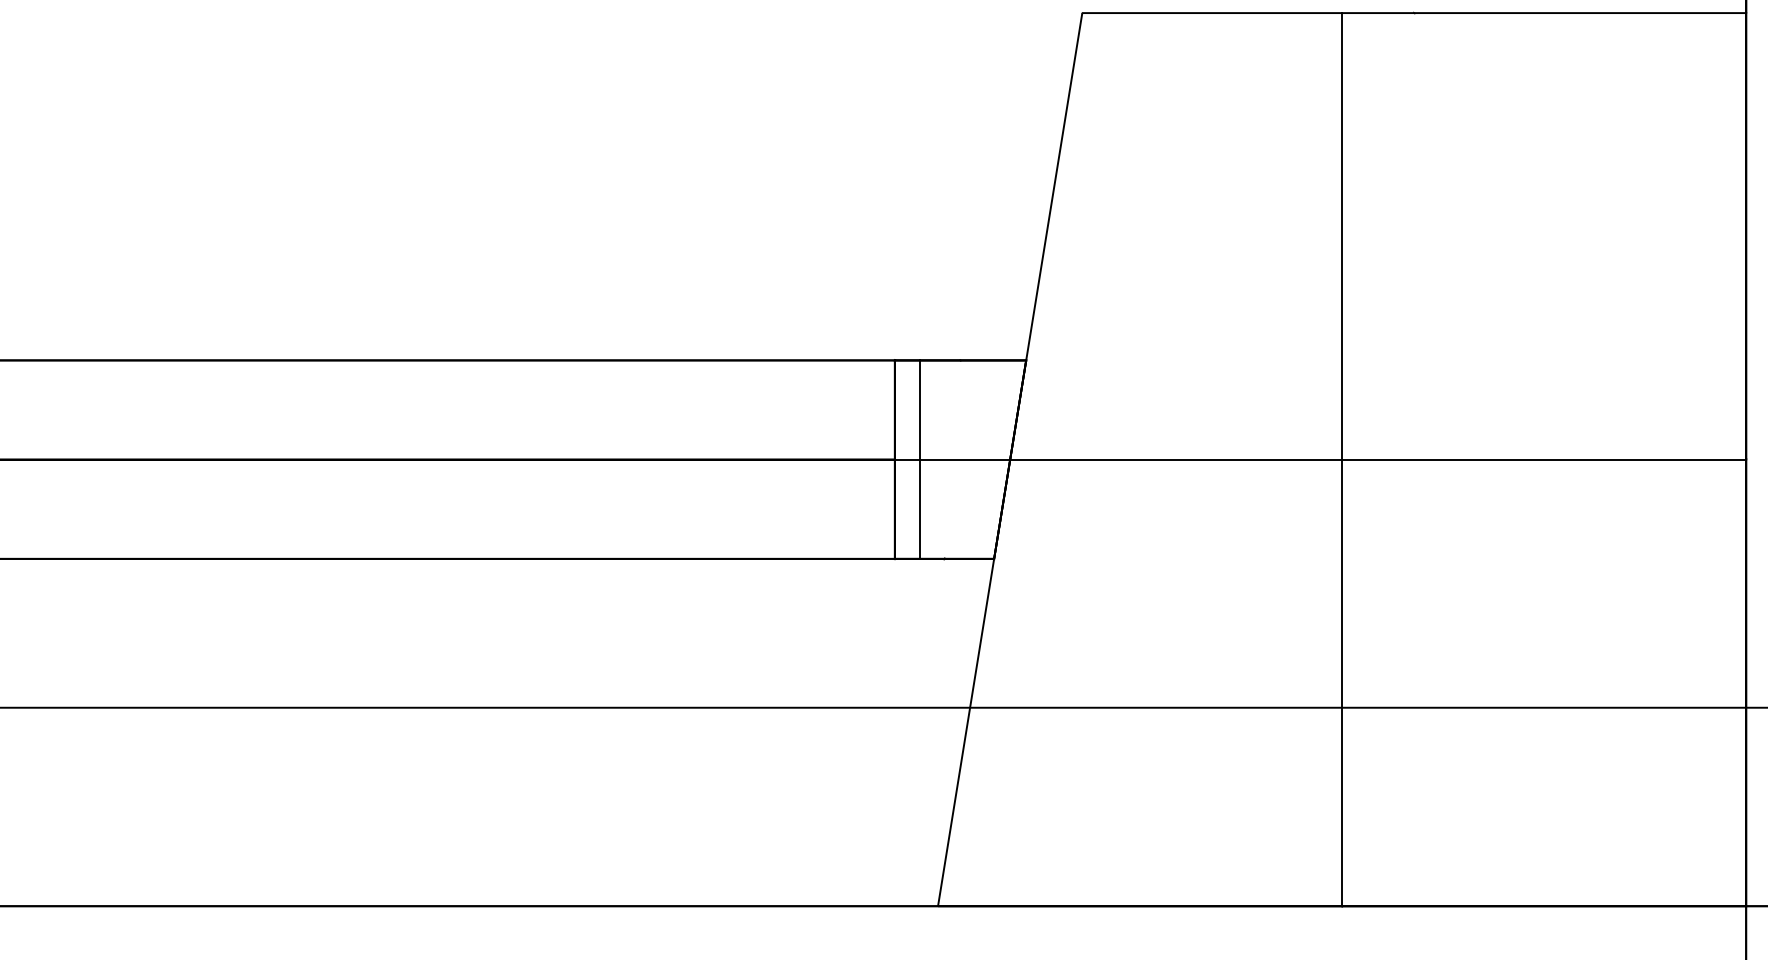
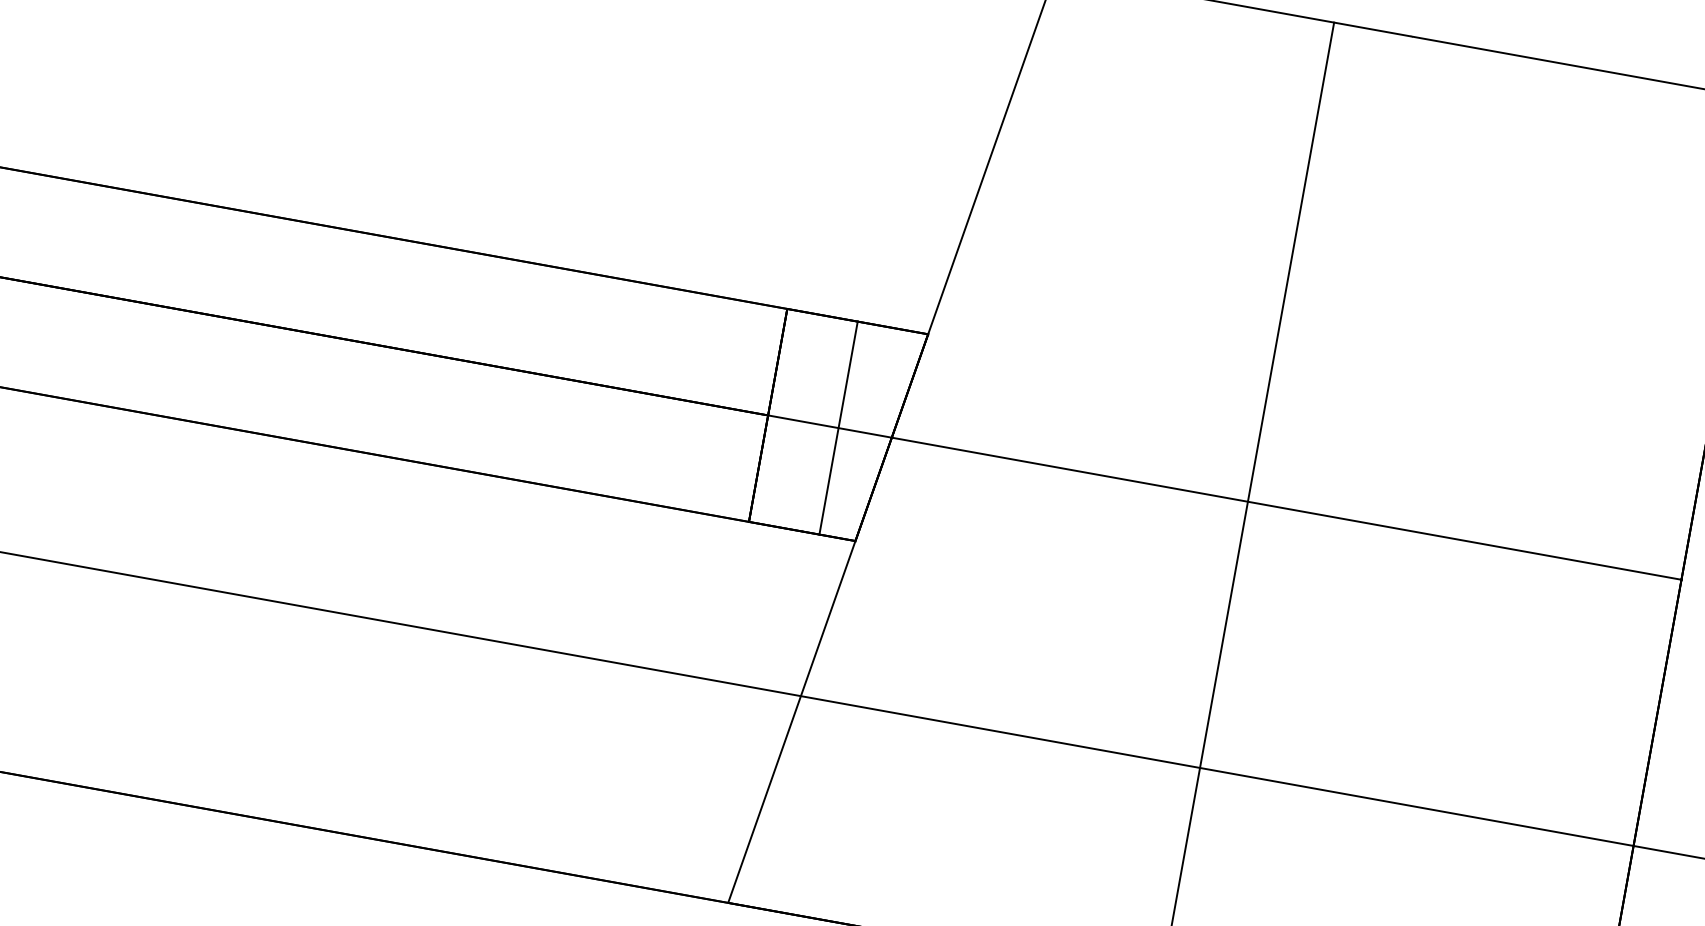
line: (919, 459) -> (838, 427), moved

